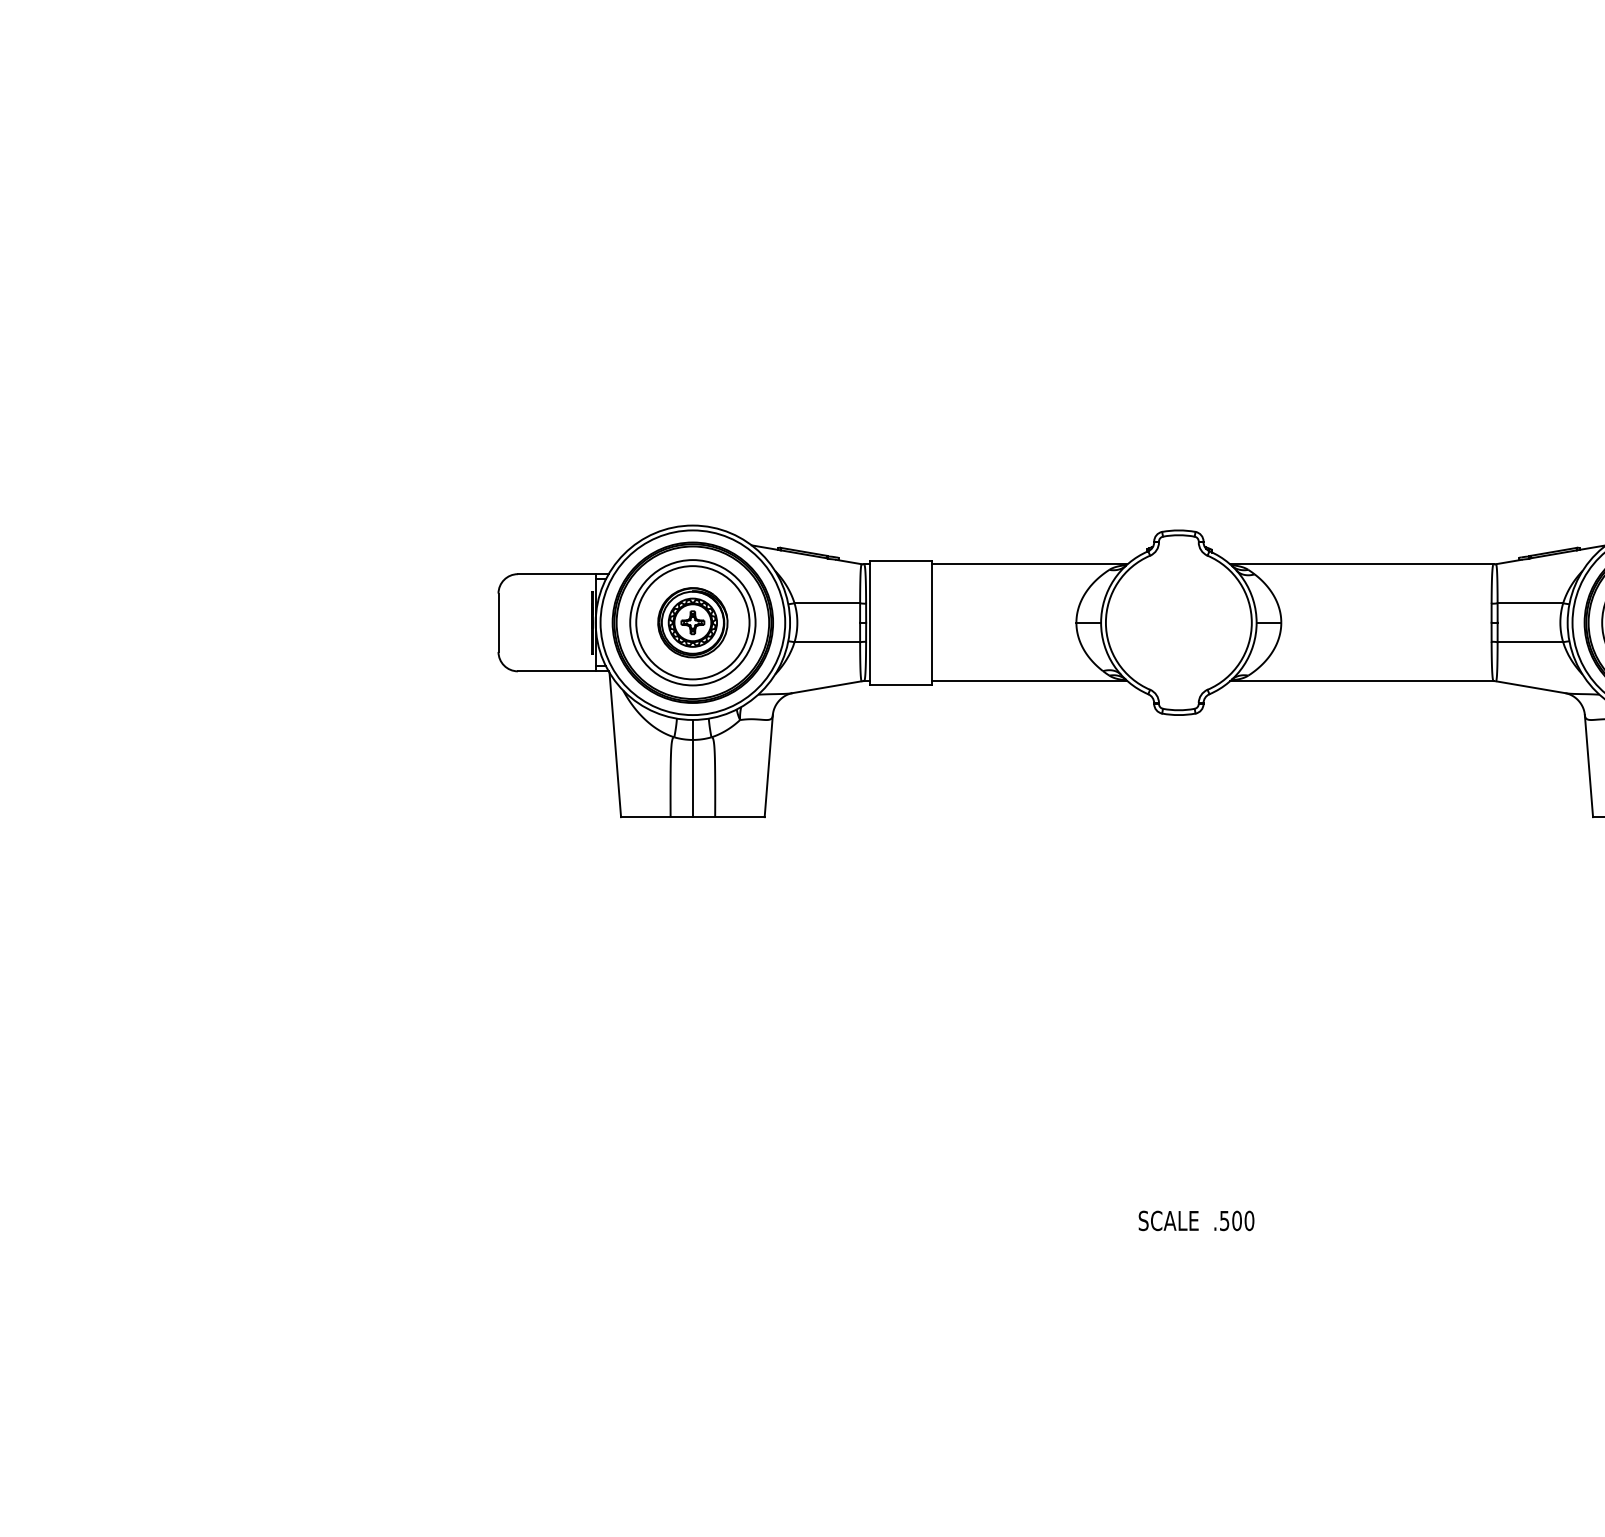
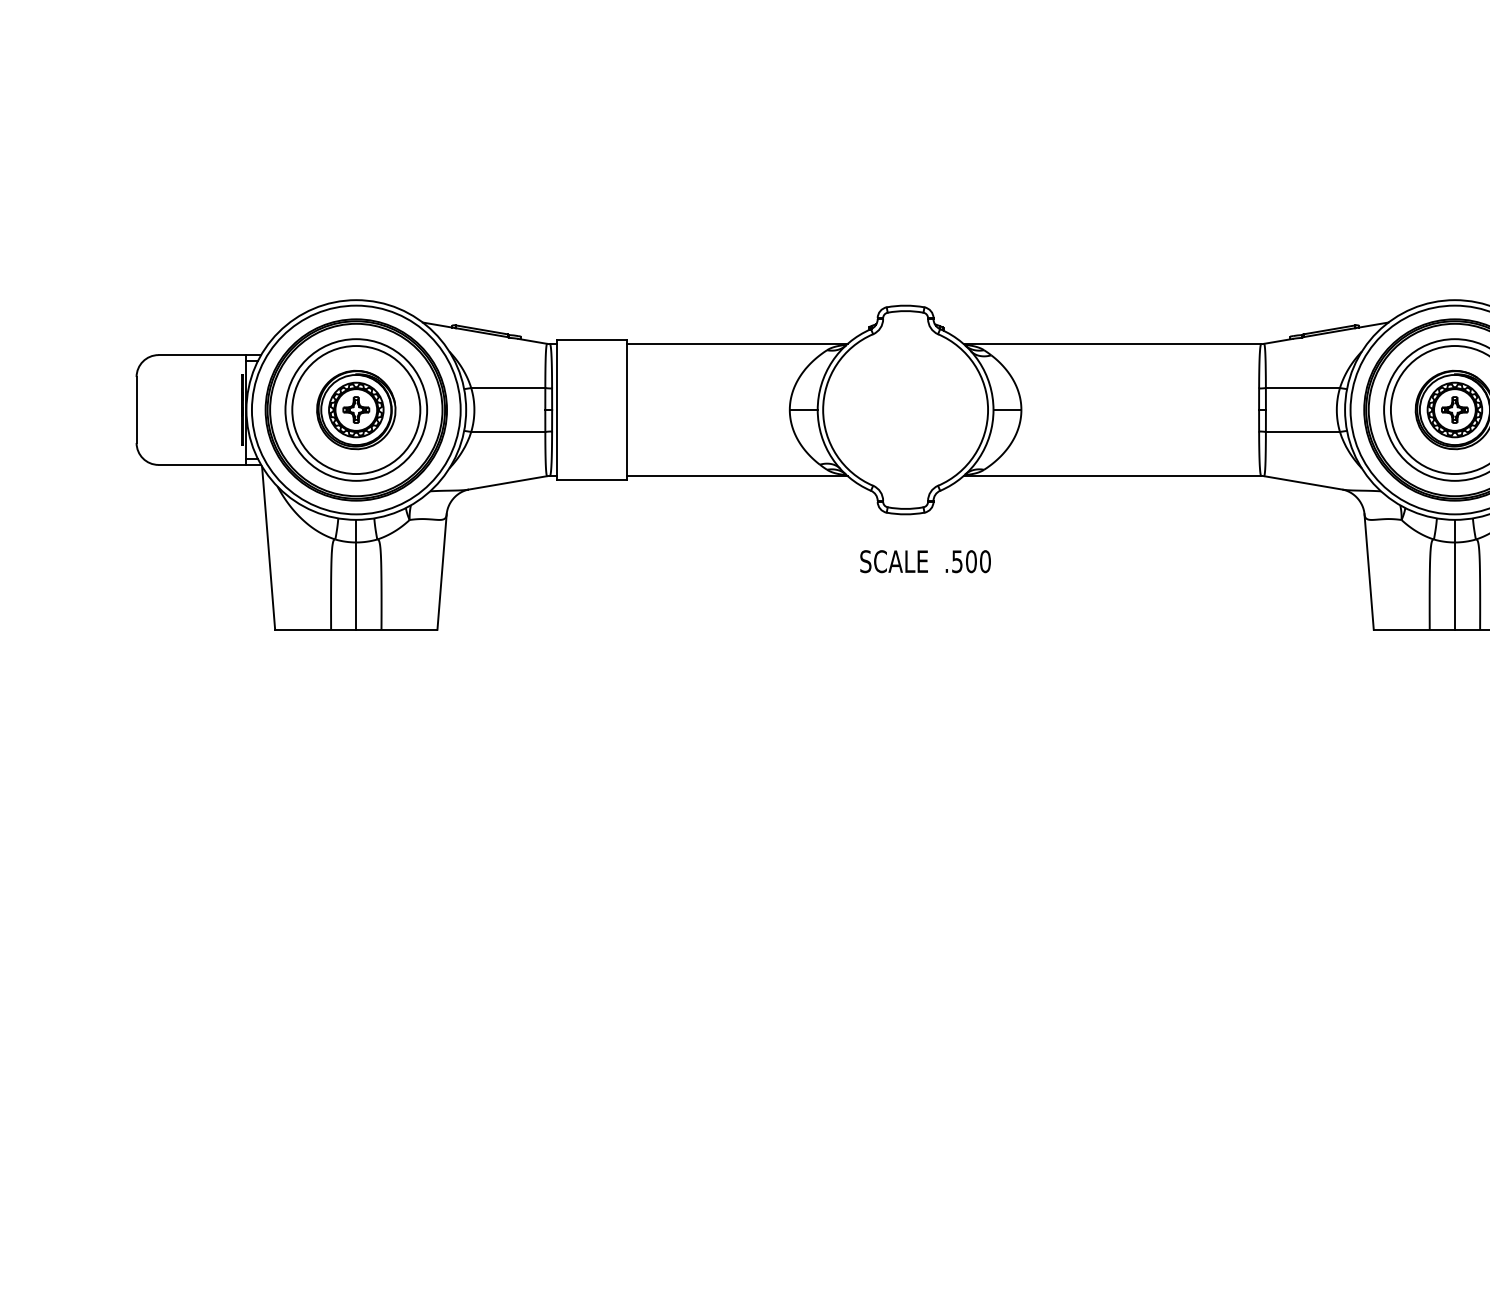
text: (1196, 1220) -> (925, 561), moved

